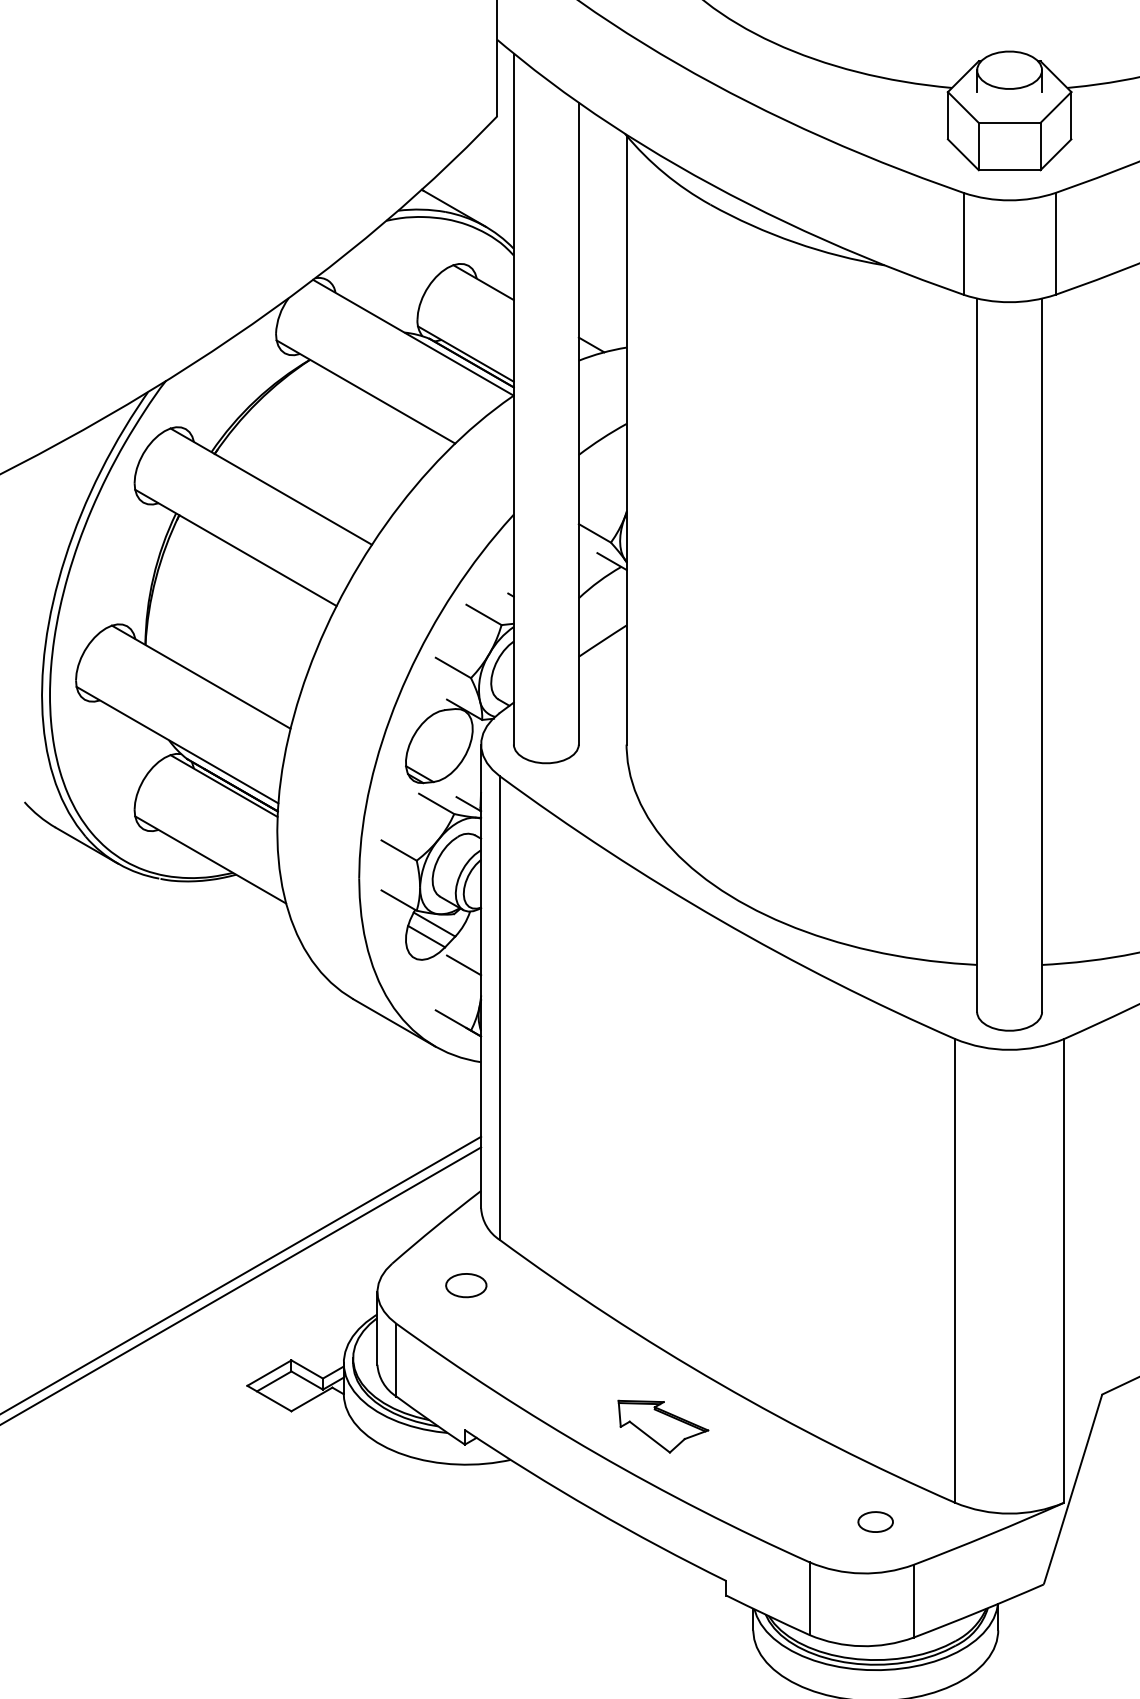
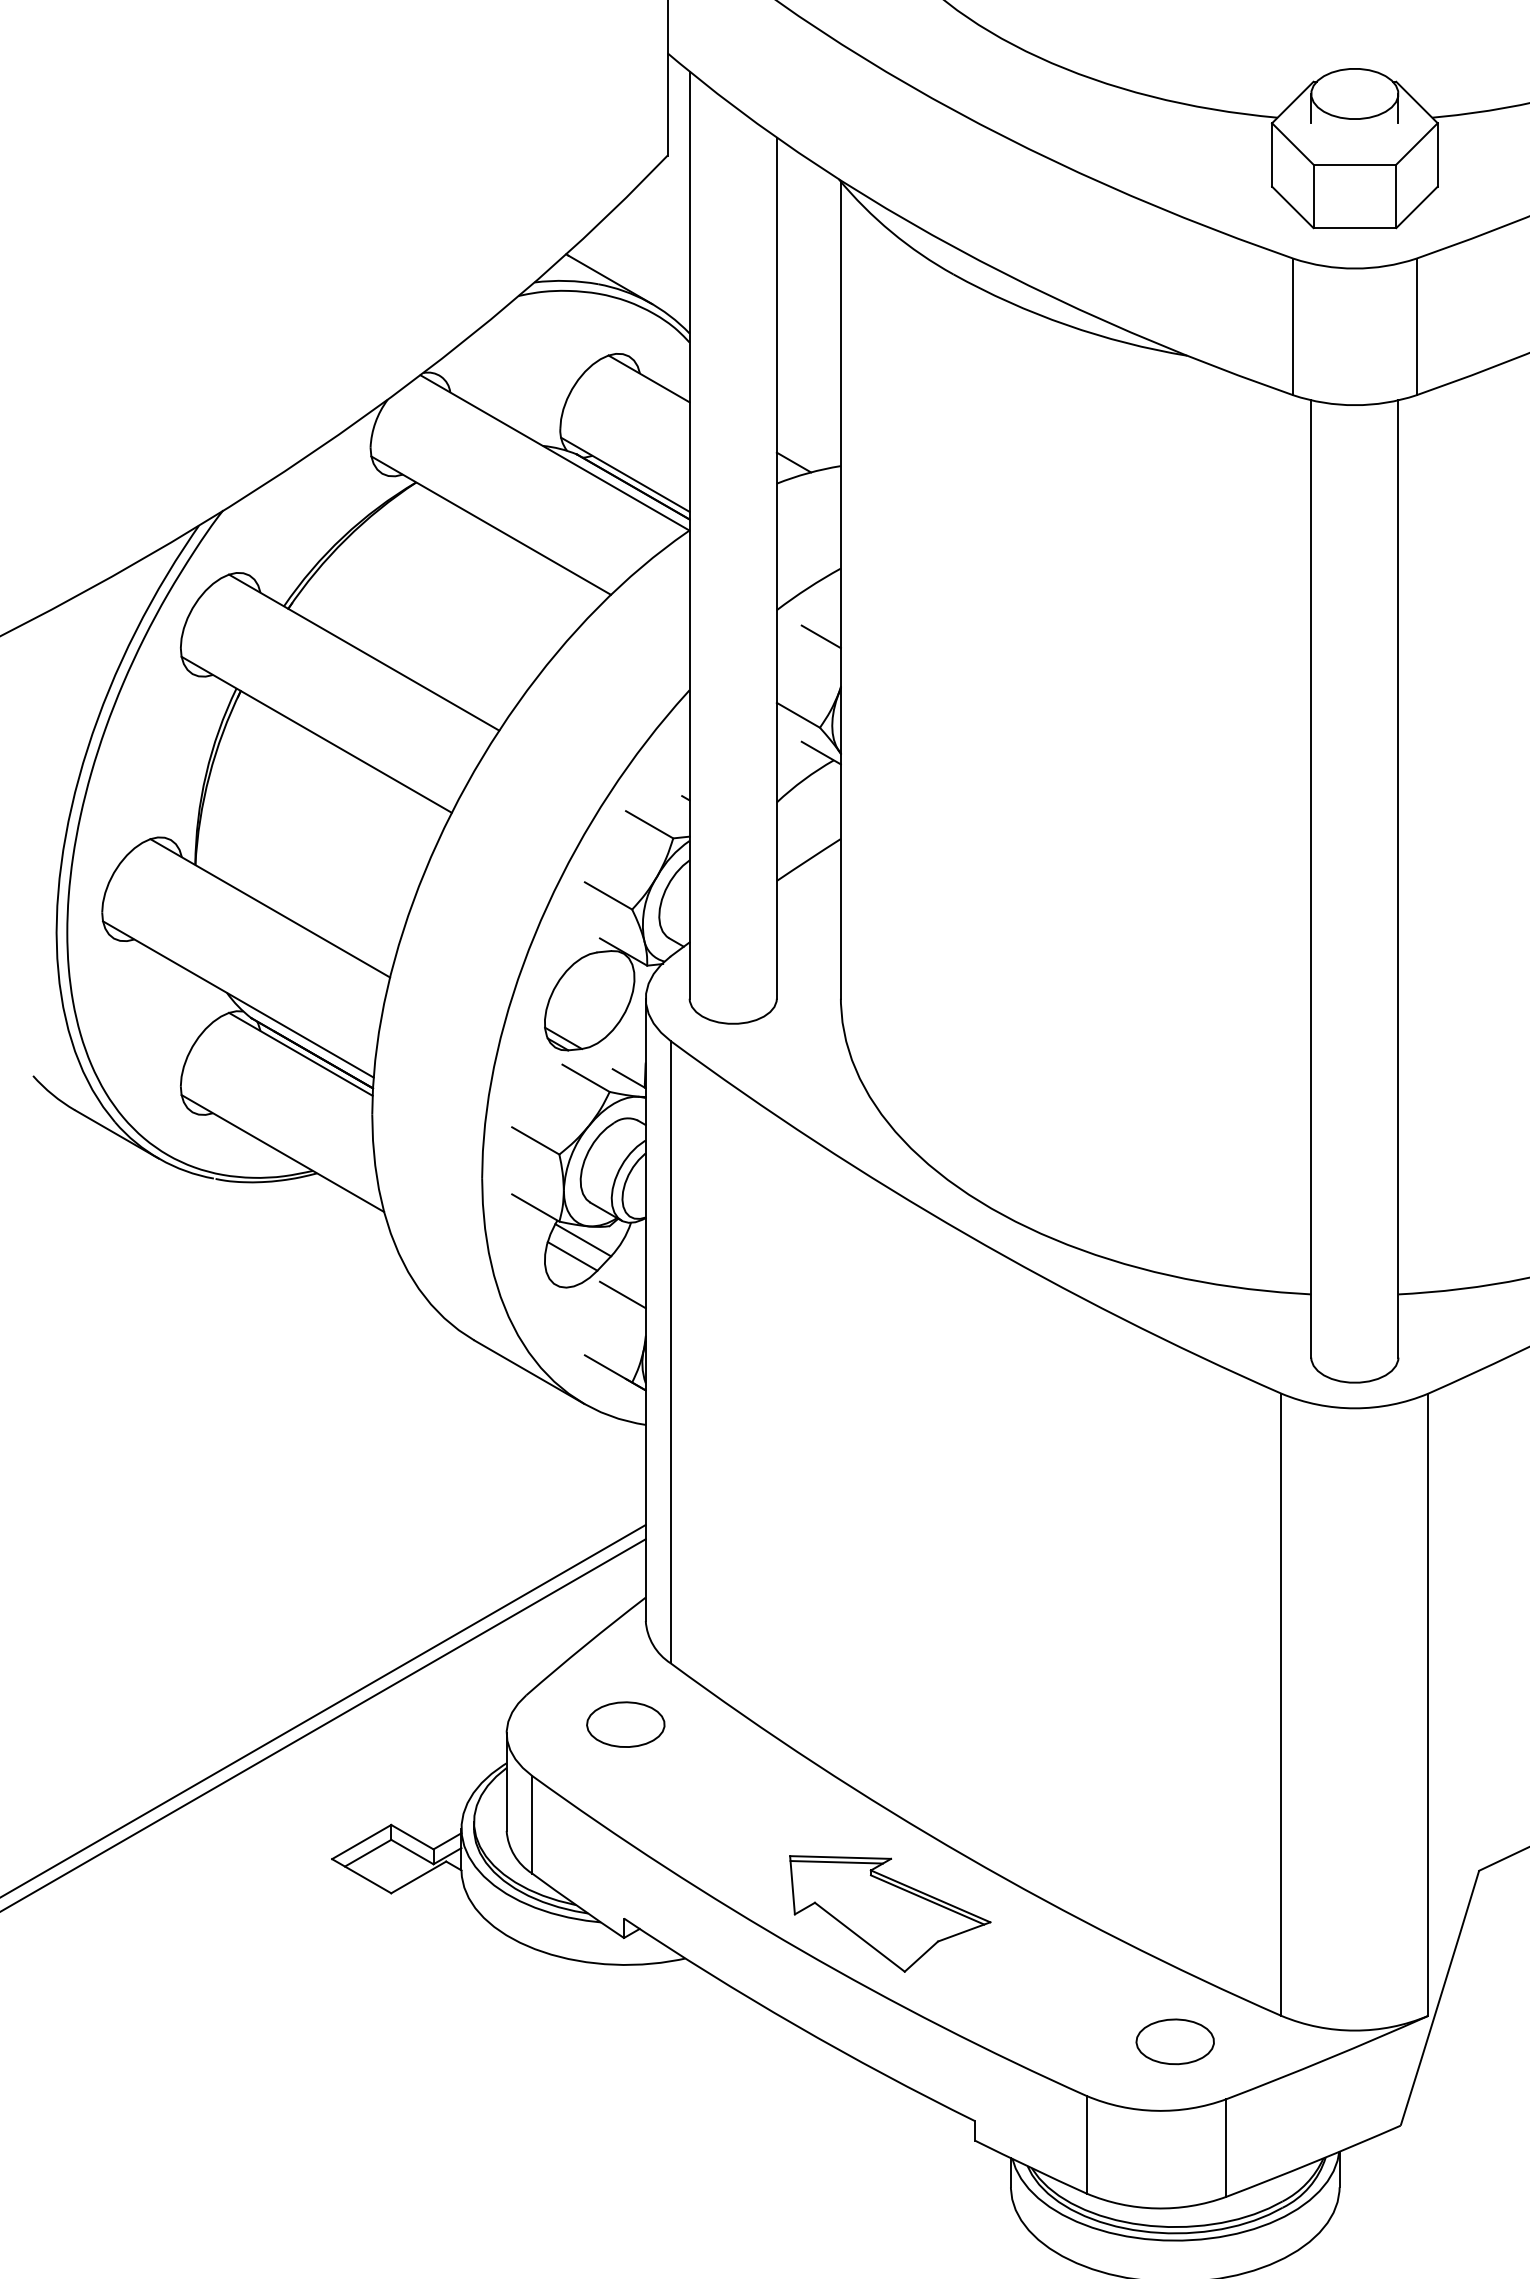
line: (611, 474) -> (820, 636), added
part: (466, 1285) -> (625, 1724), size x1.43
part: (663, 1426) -> (890, 1913), size x1.67
part: (875, 1521) -> (1174, 2041), size x1.67

